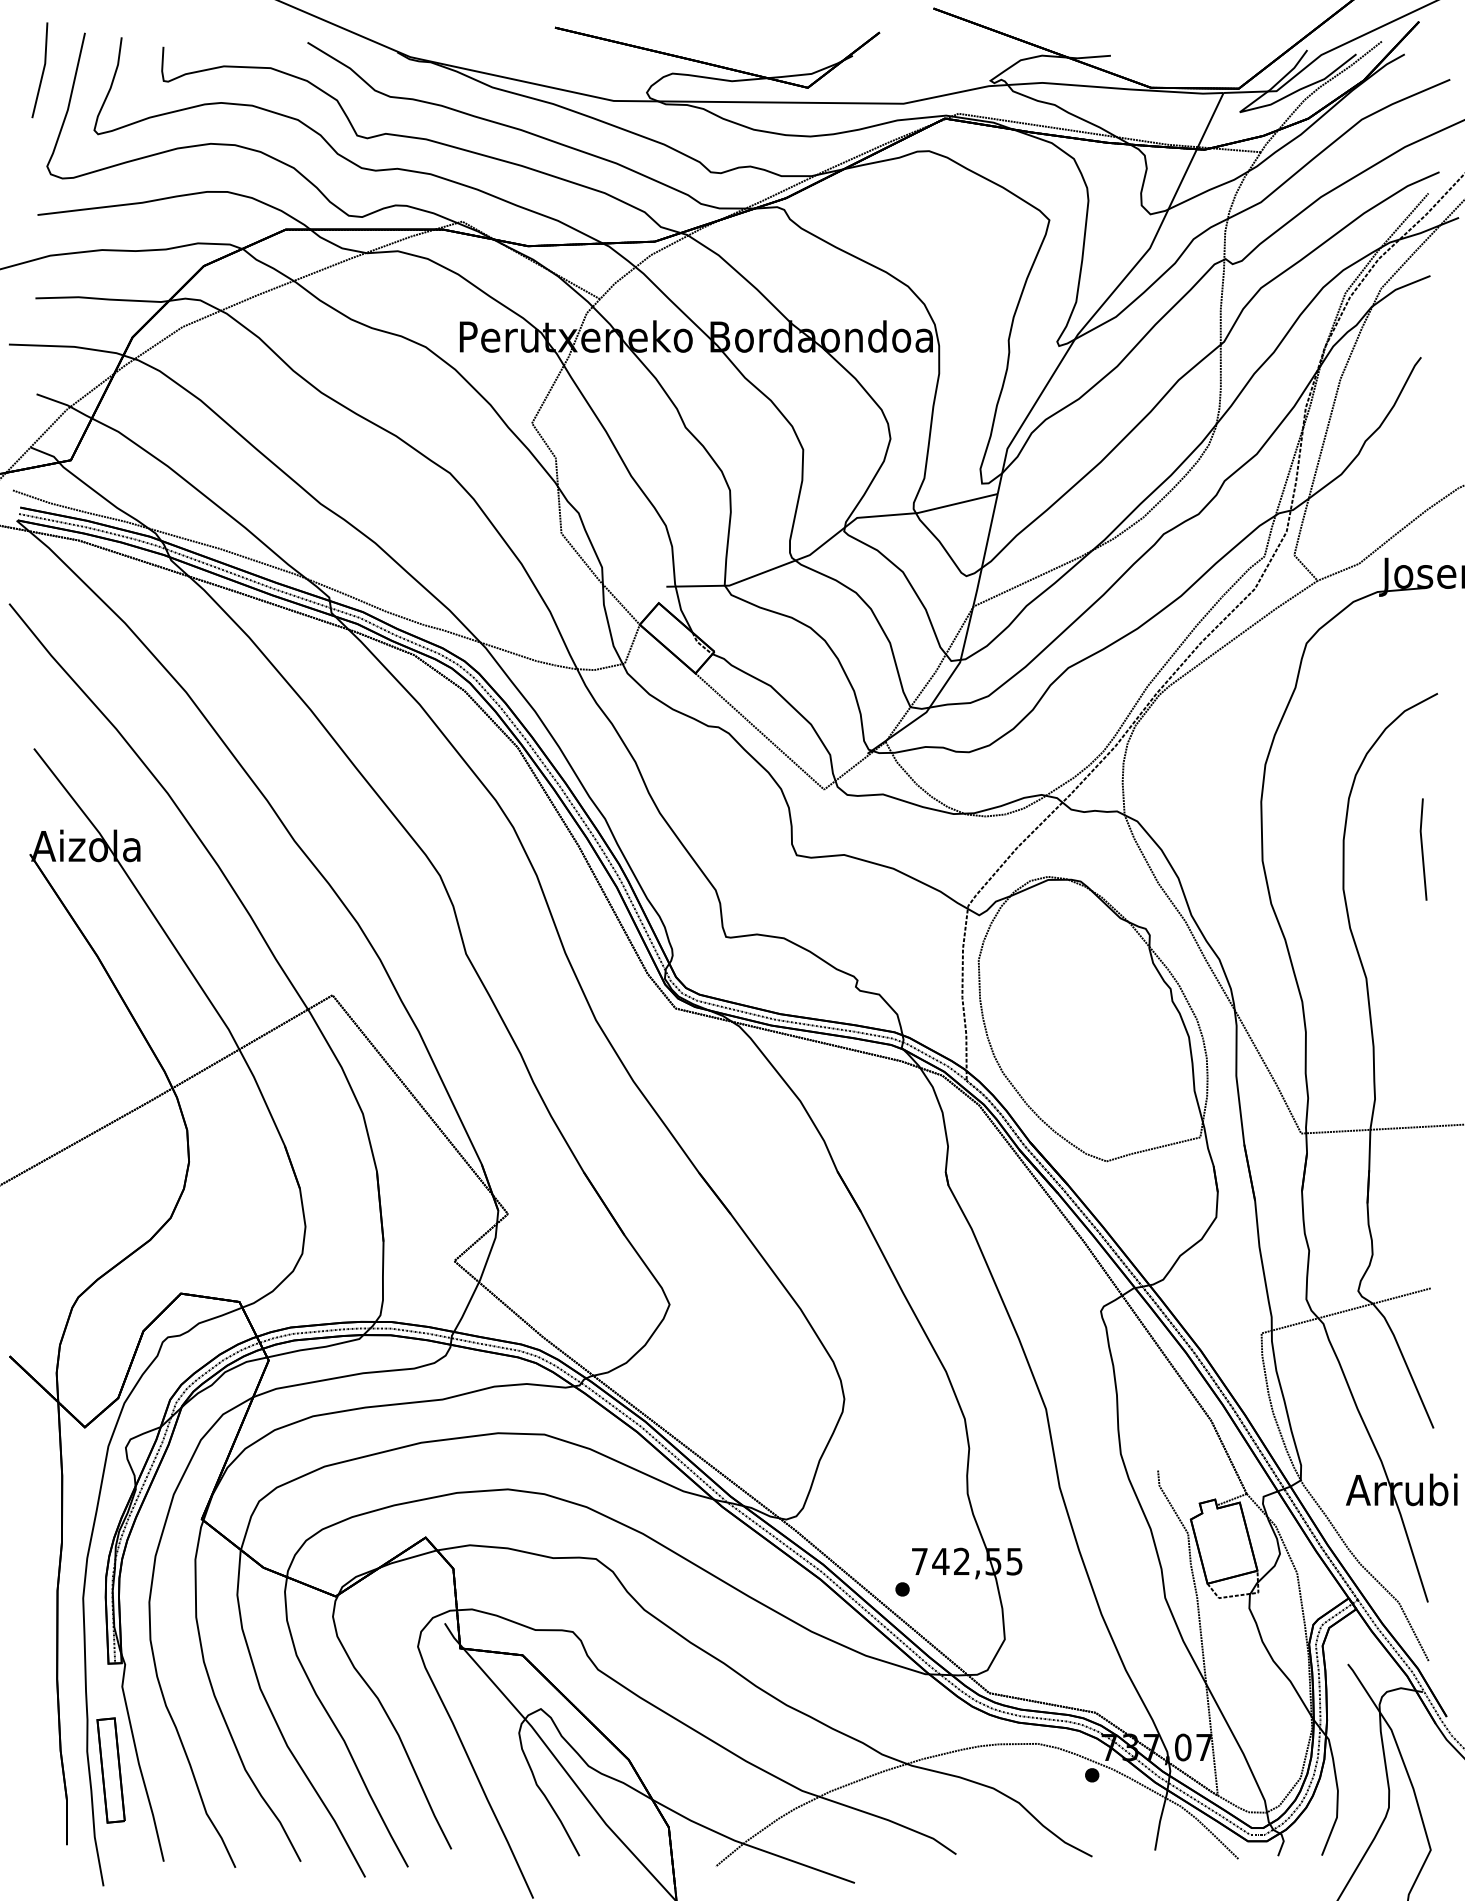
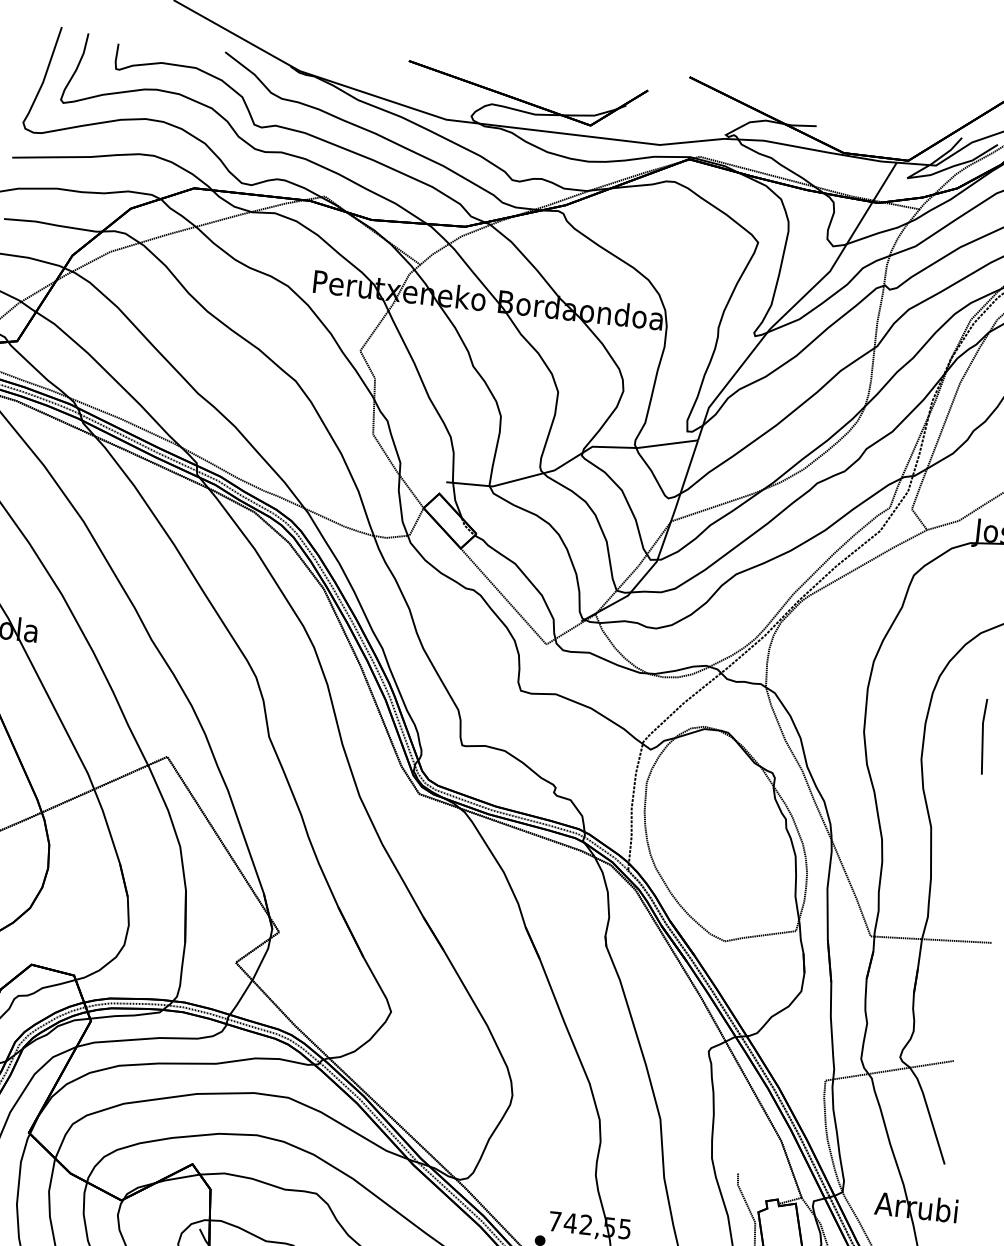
line: (42, 70) -> (27, 51), removed

